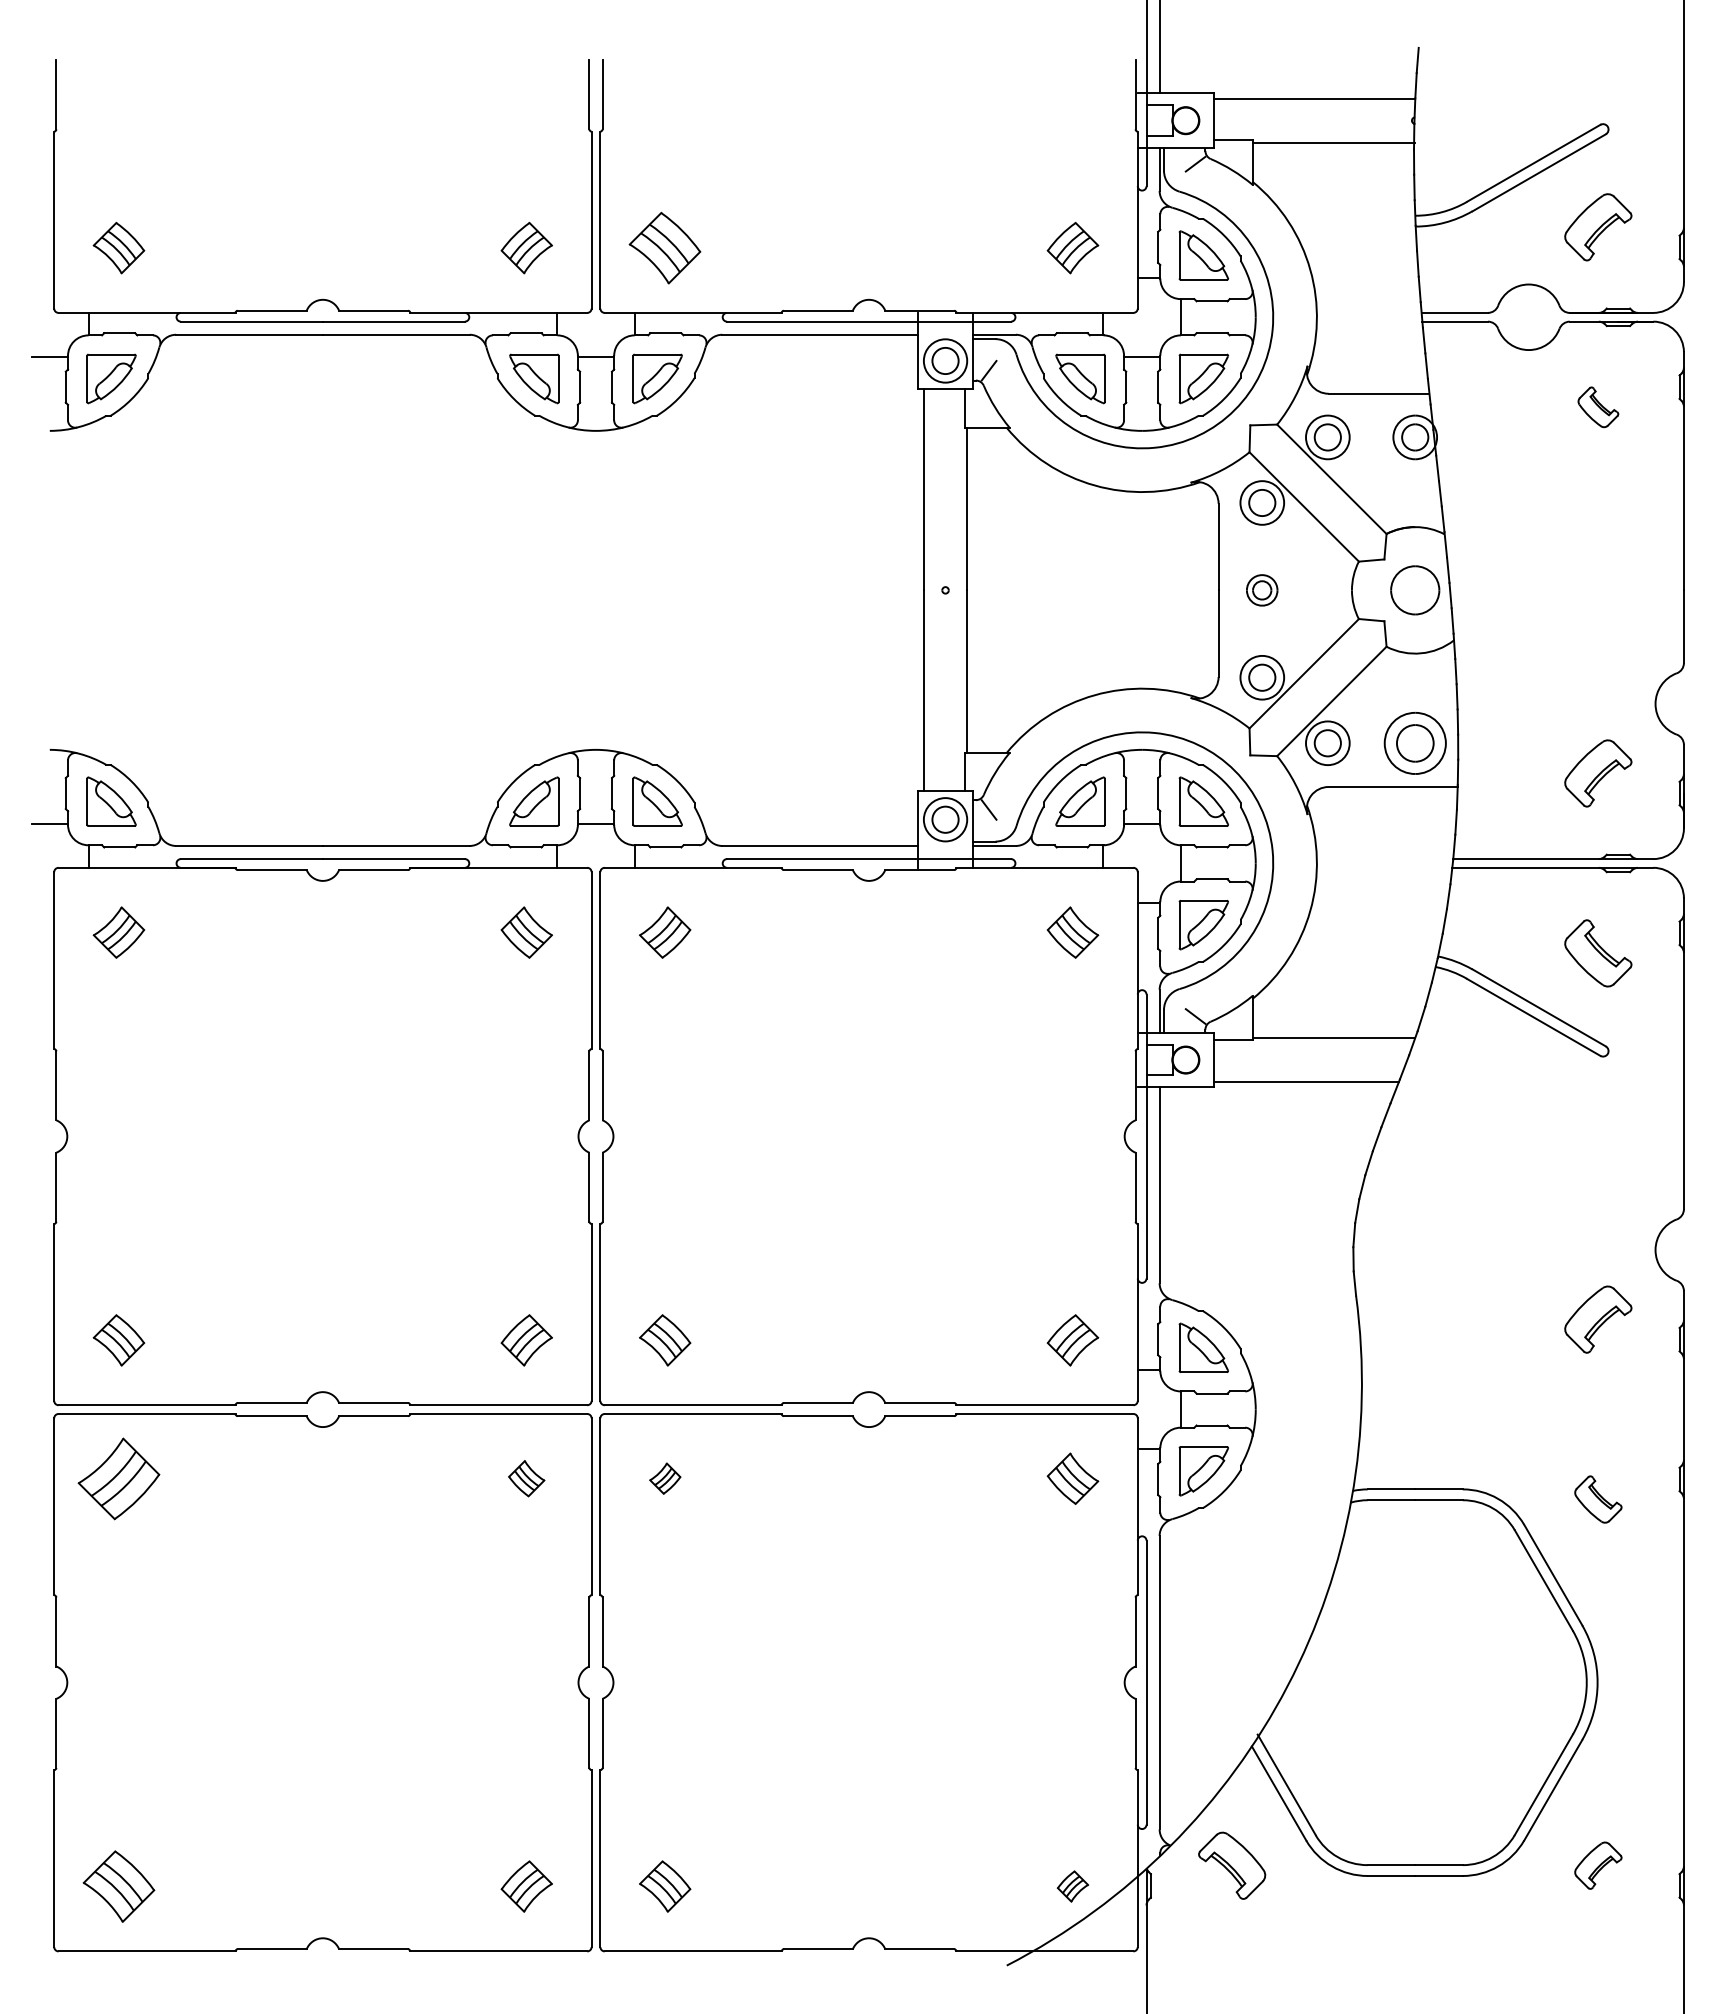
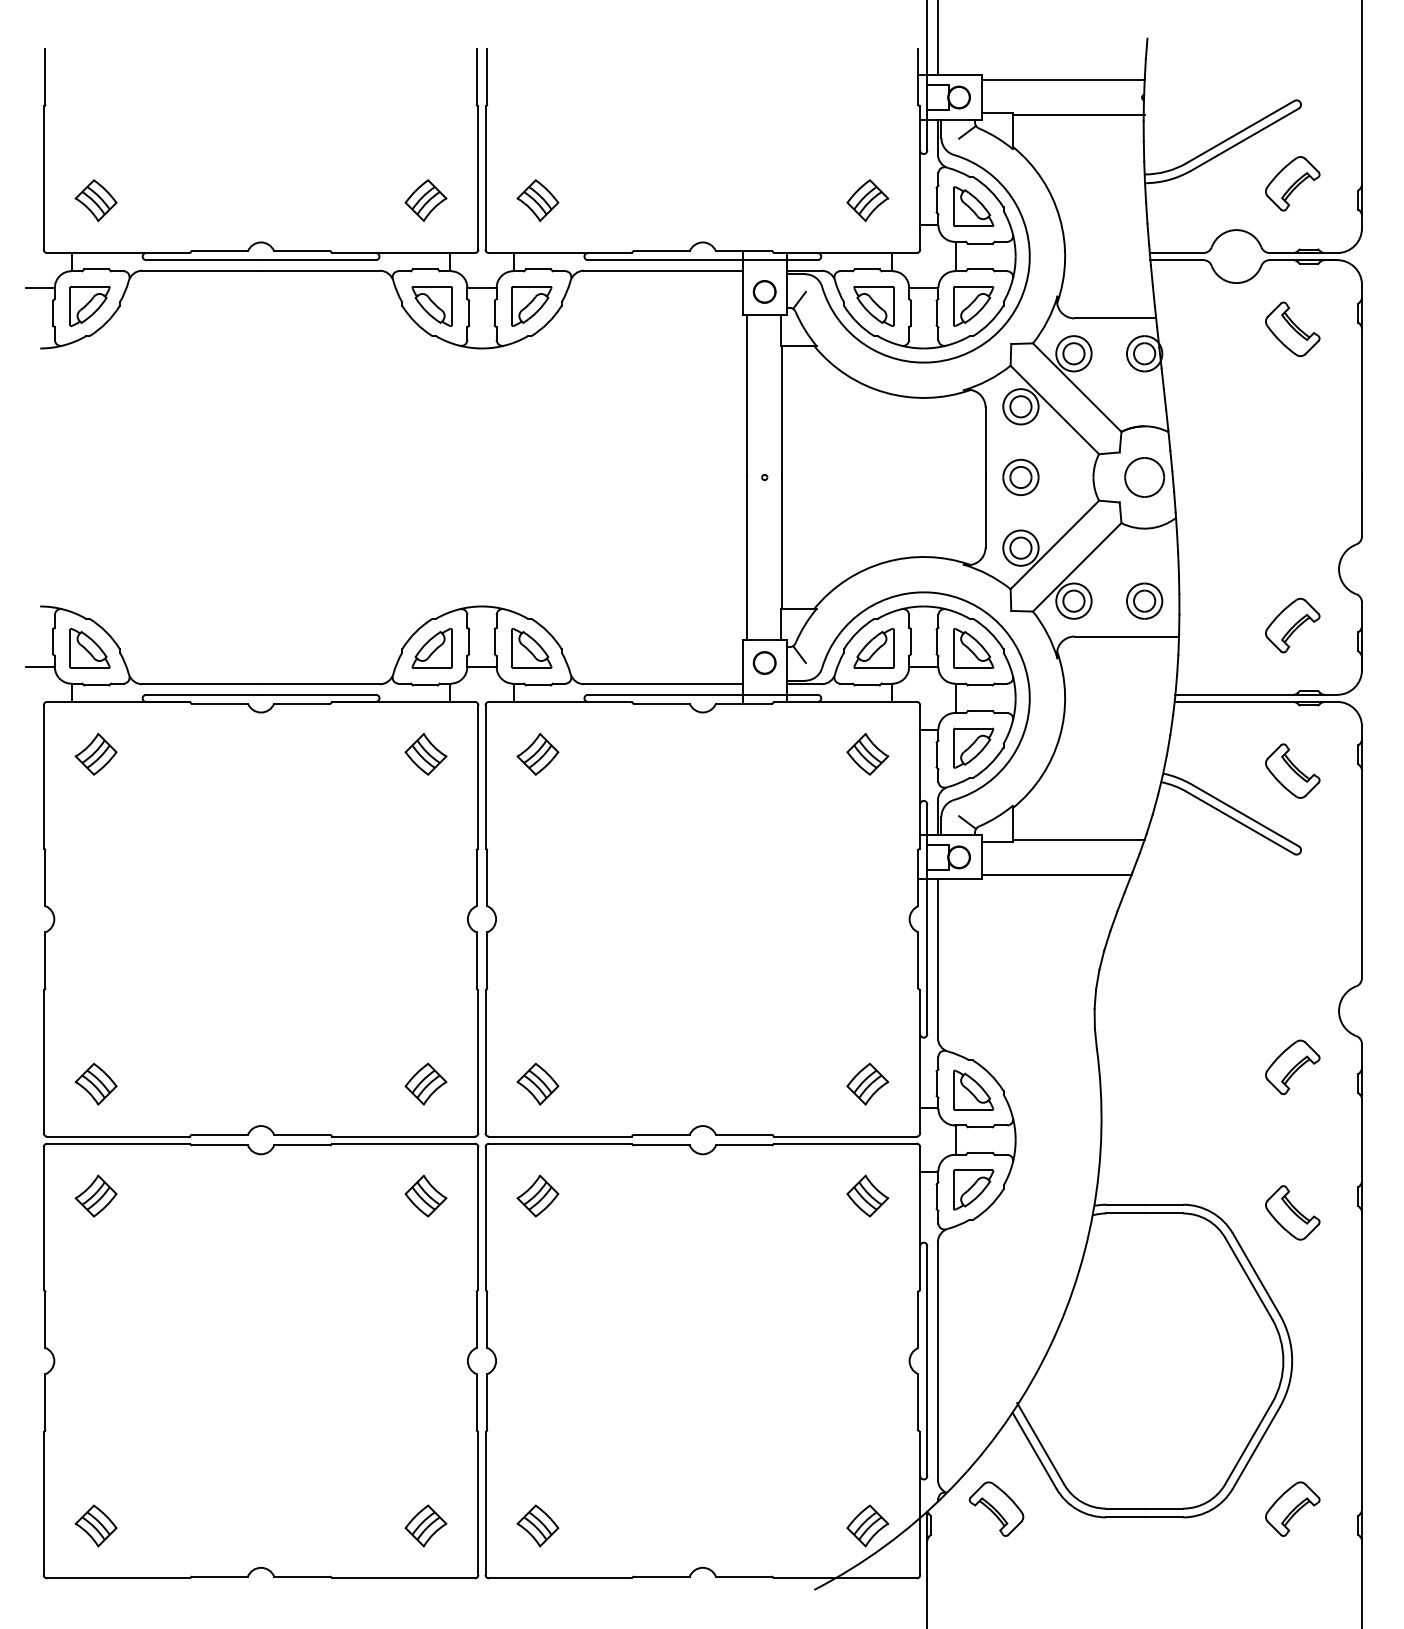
part: (665, 247) -> (538, 200), size x0.71
circle: (945, 360) -> (764, 291), size x0.62
part: (1598, 407) -> (1292, 329), size x1.67
part: (1261, 590) -> (1020, 477), size x1.43
part: (1414, 742) -> (1144, 600), size x0.71
circle: (945, 819) -> (764, 662), size x0.62
part: (118, 1478) -> (95, 1195), size x0.62
part: (526, 1478) -> (425, 1195), size x1.43
part: (665, 1478) -> (538, 1195), size x1.67
part: (1598, 1499) -> (1292, 1212), size x1.43
part: (1598, 1865) -> (1292, 1508), size x1.43
part: (118, 1886) -> (95, 1525), size x0.71
part: (1072, 1886) -> (867, 1525), size x1.67

